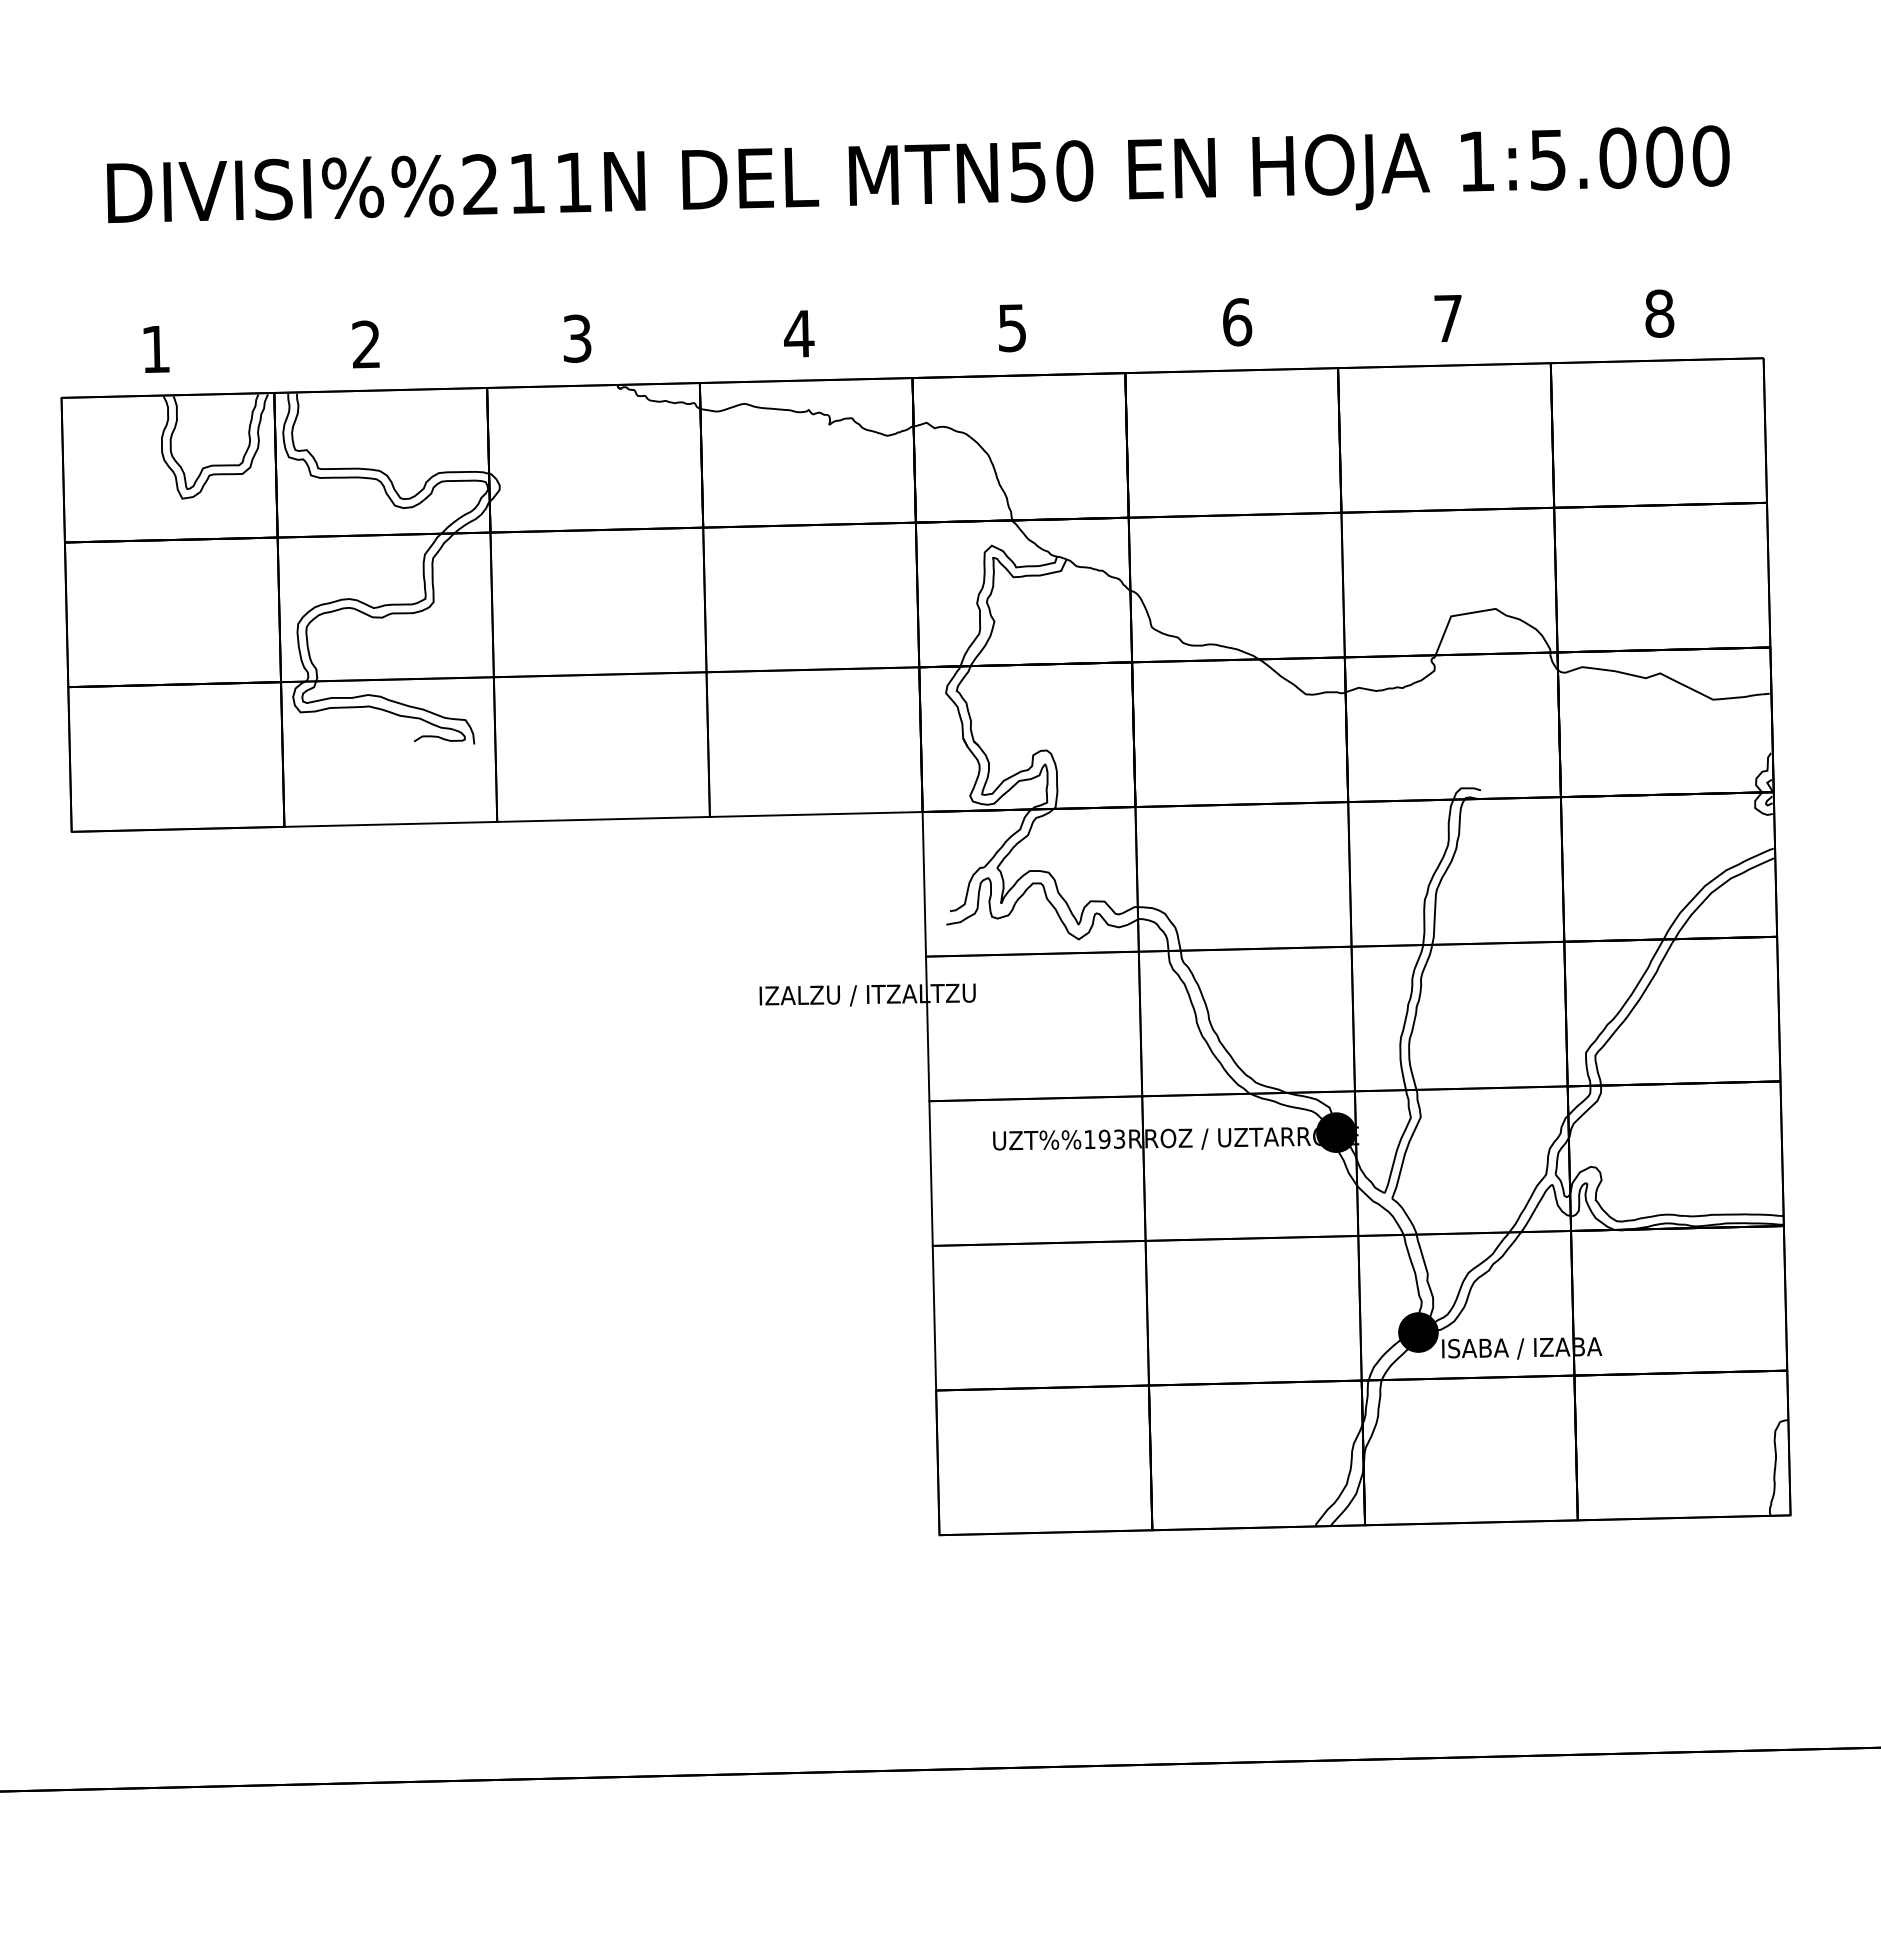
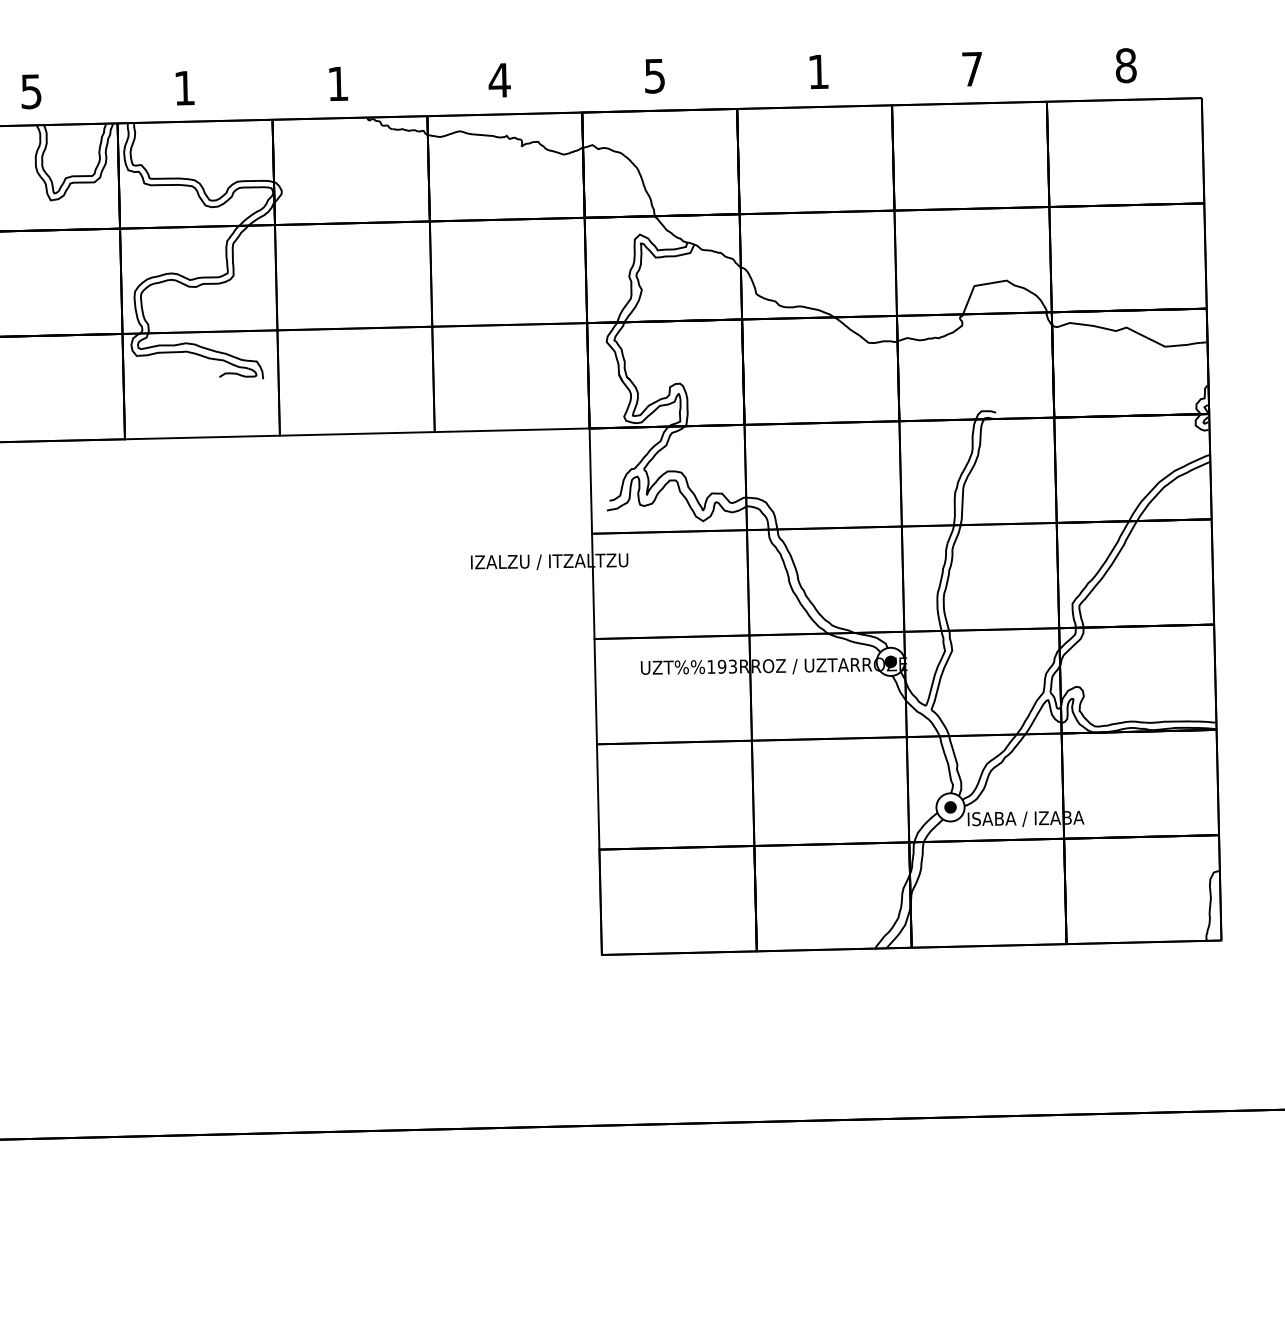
text: (1237, 322) -> (818, 72), 6 -> 1
text: (577, 338) -> (338, 83), 3 -> 1
text: (366, 344) -> (184, 88), 2 -> 1
text: (155, 349) -> (31, 91), 1 -> 5
fill: (1336, 1132) -> (890, 661), removed
fill: (1336, 1132) -> (890, 661), removed
fill: (1418, 1332) -> (950, 807), removed
fill: (1418, 1332) -> (950, 807), removed

